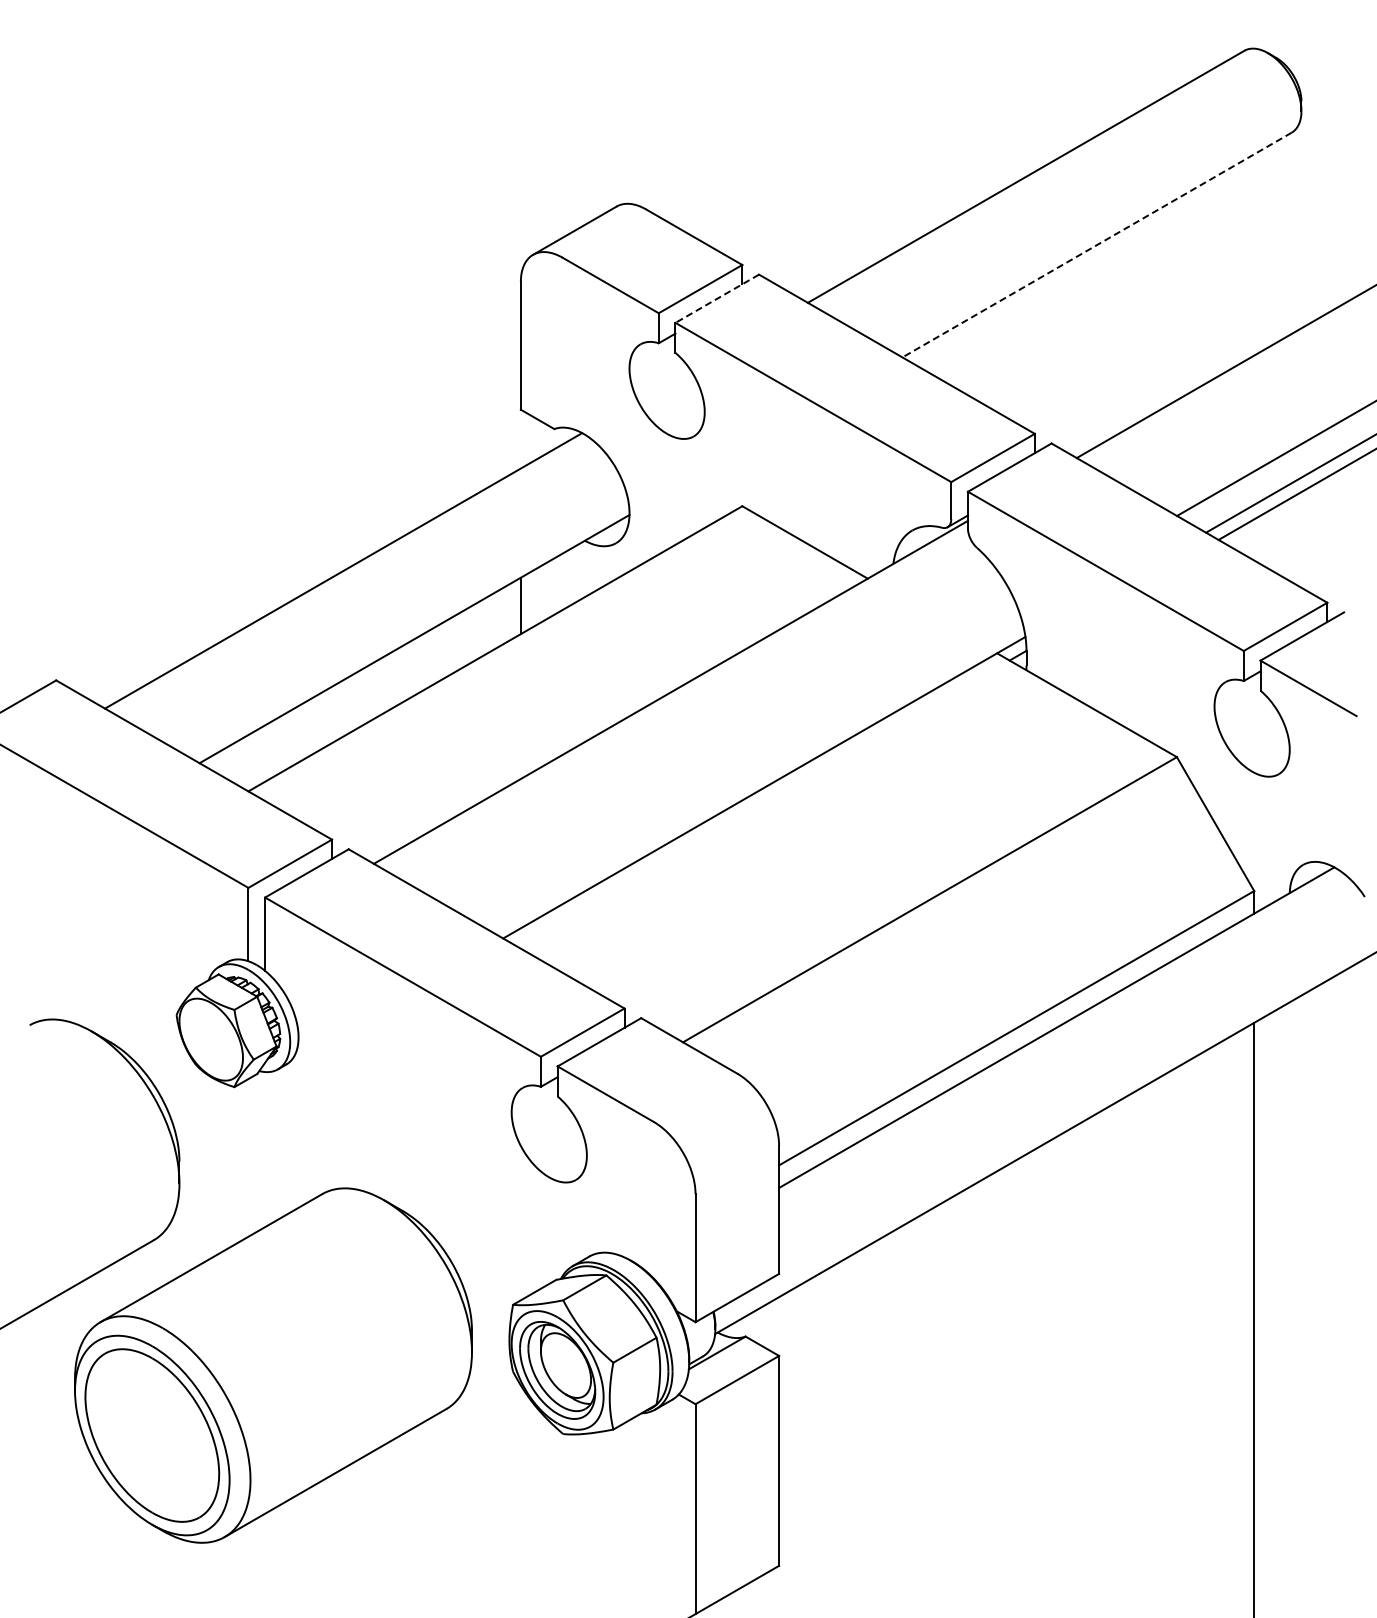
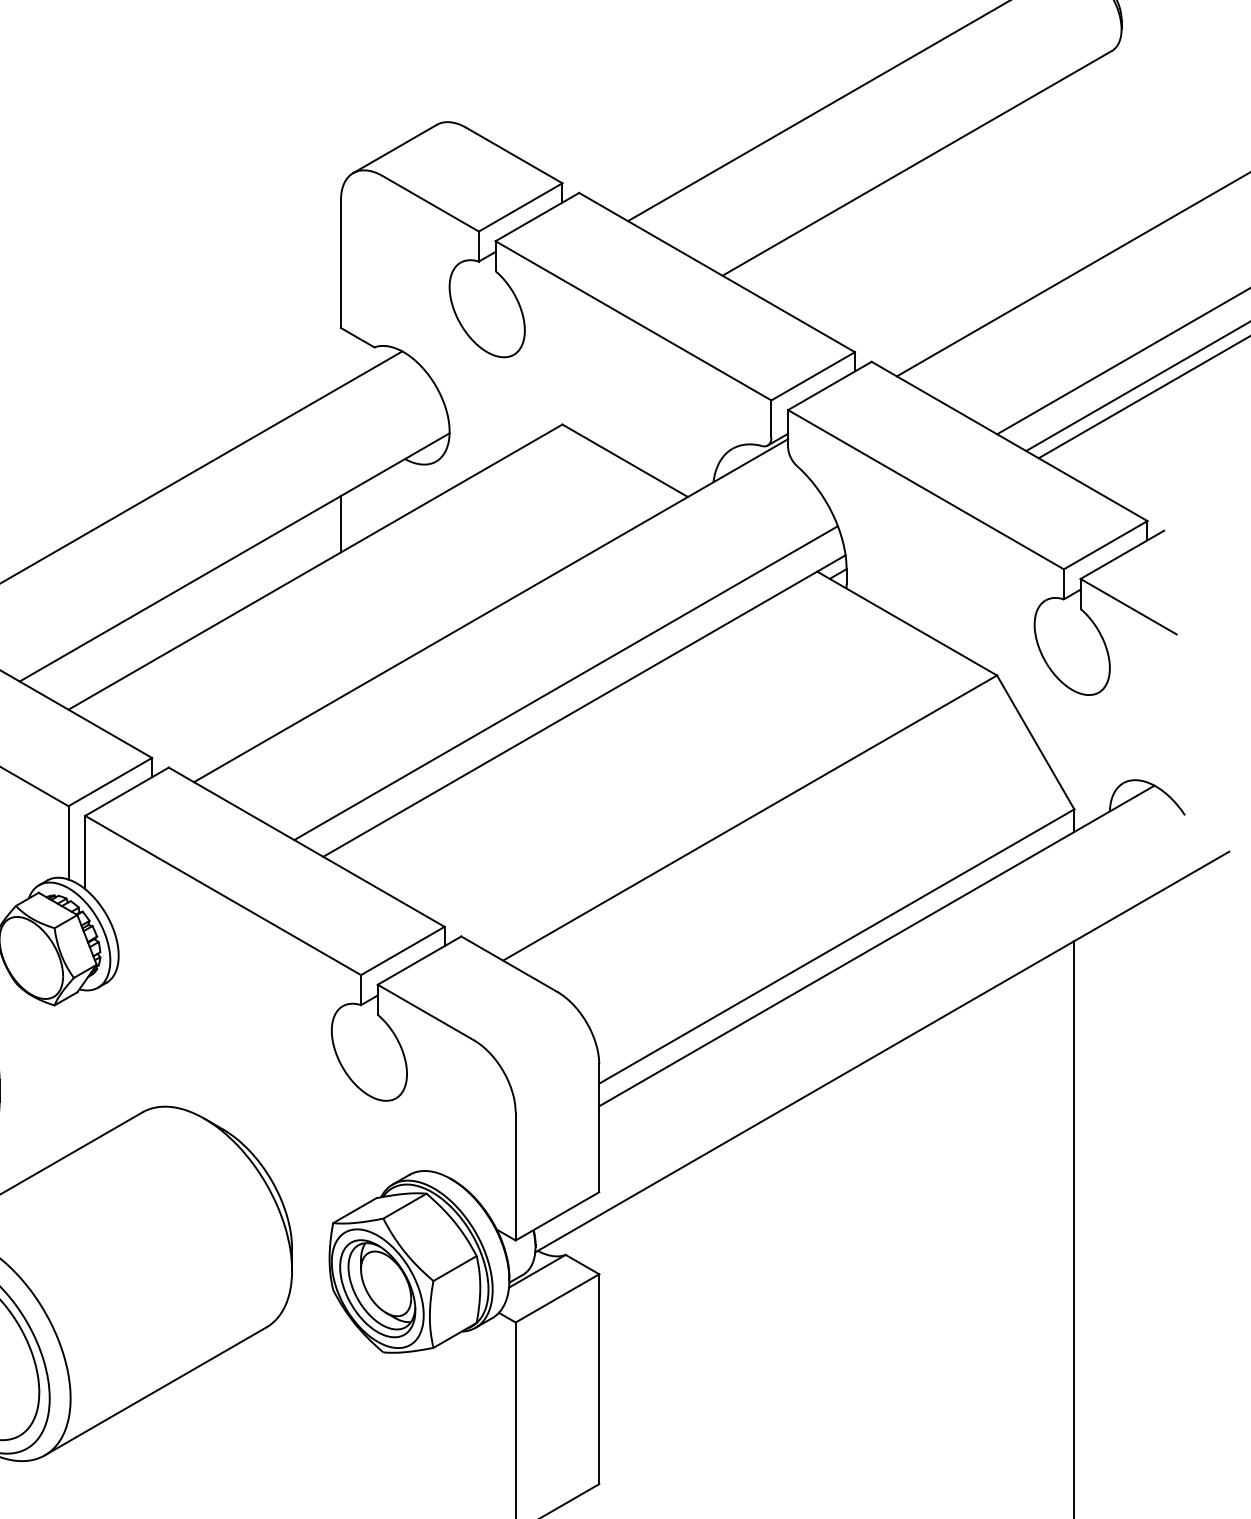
line: (1097, 245) -> (917, 163), dashed -> solid
line: (716, 299) -> (536, 217), dashed -> solid
line: (745, 764) -> (565, 682), added

